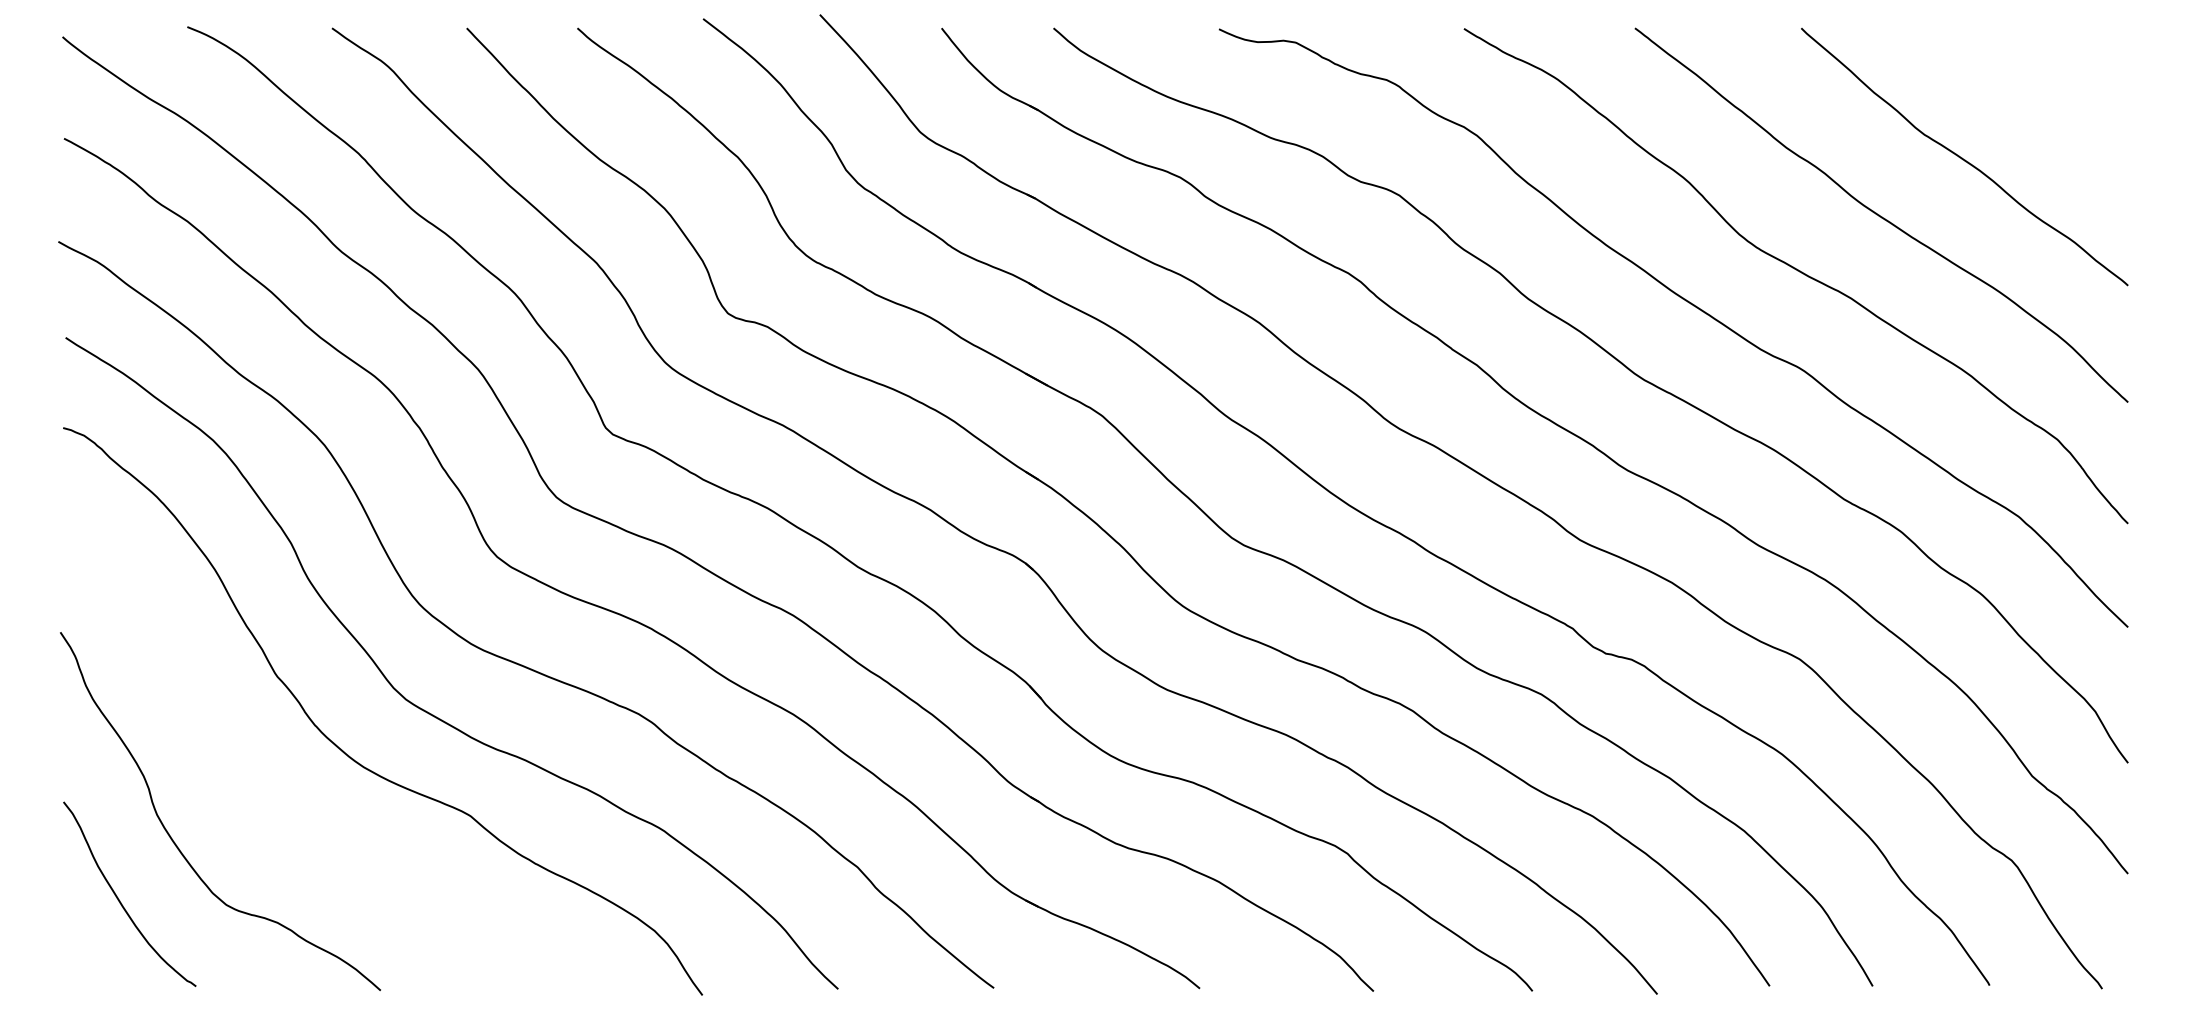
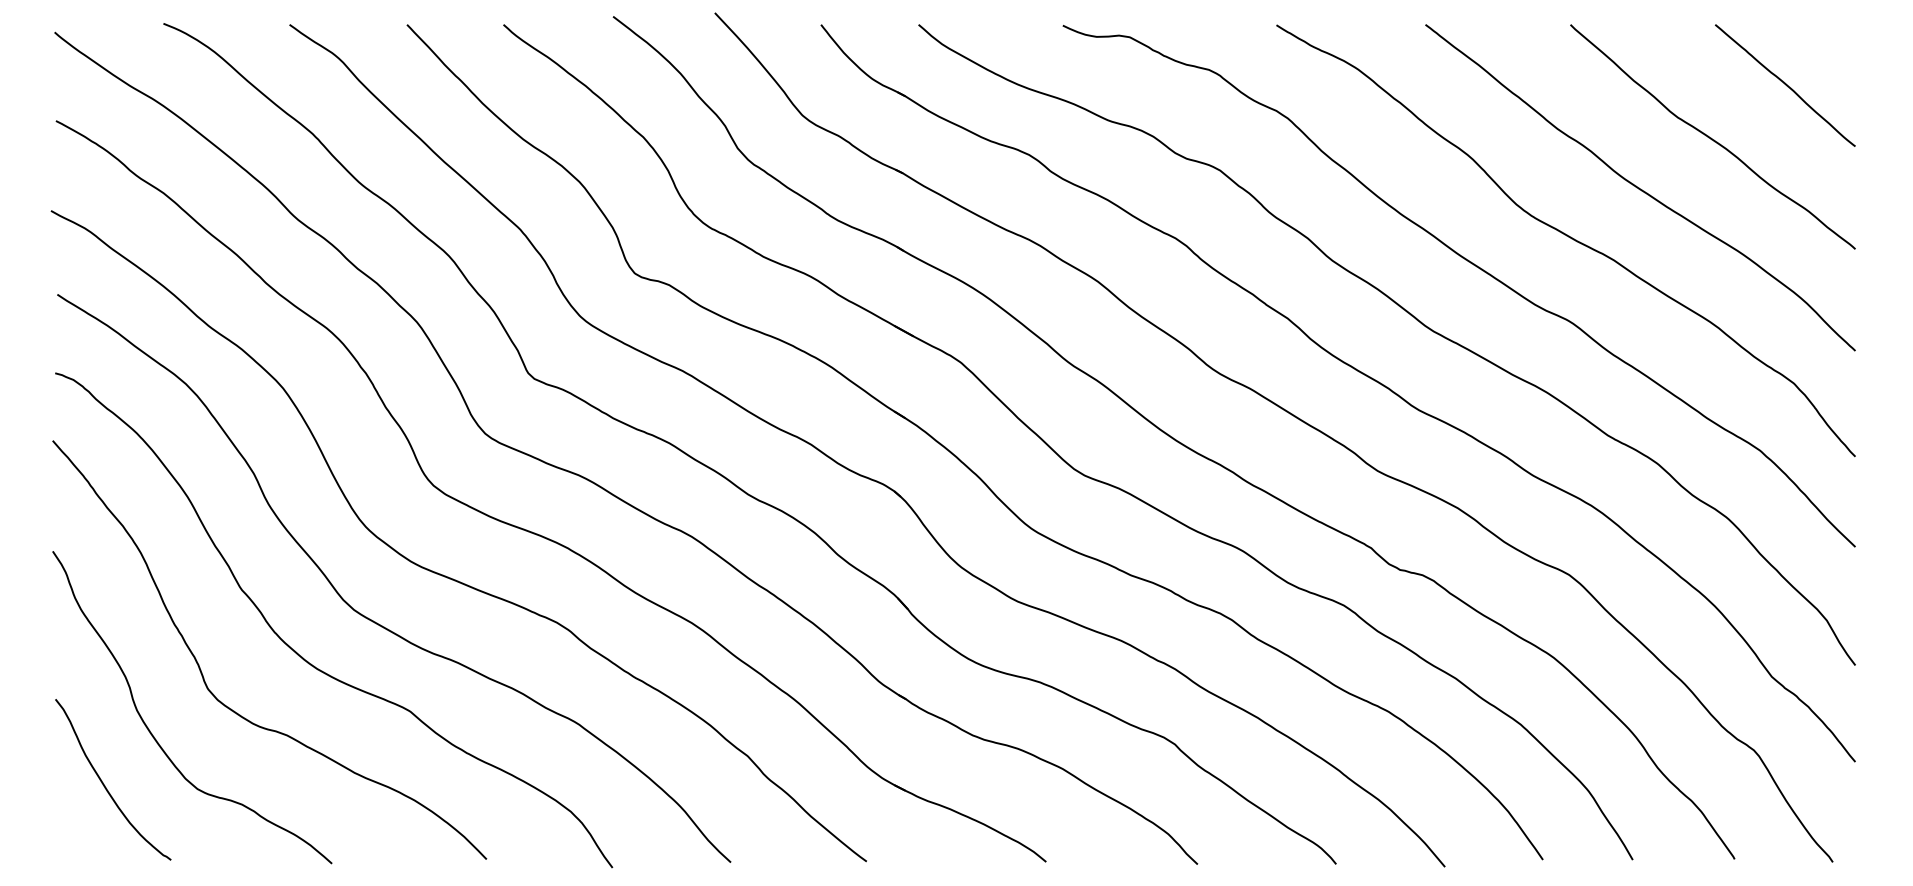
curve: (2047, 97) -> (1785, 85), added
curve: (263, 811) -> (229, 707), added

